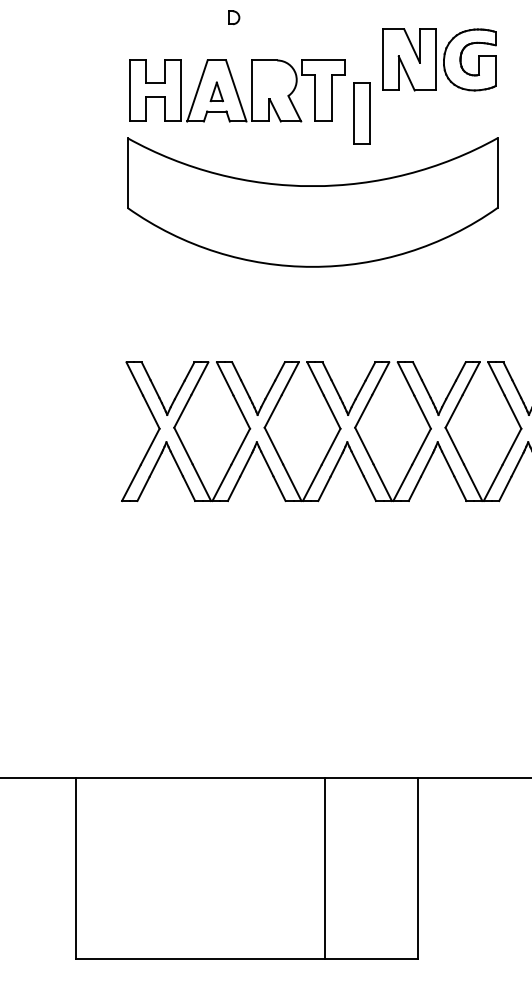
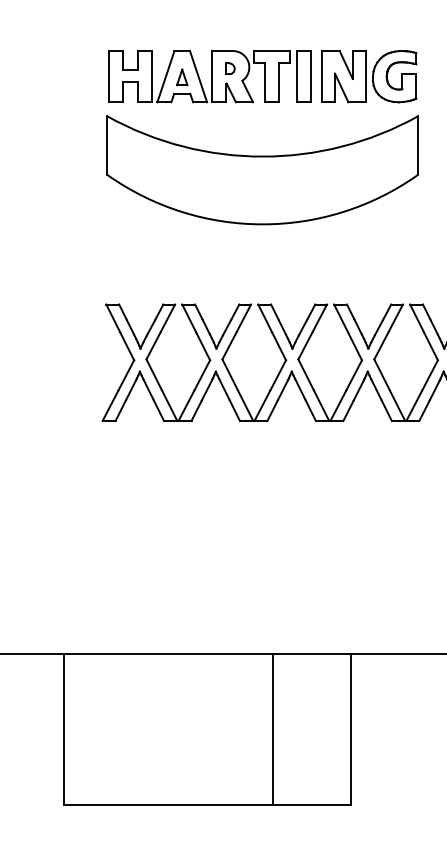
part: (234, 17) -> (230, 68), moved
part: (439, 59) -> (369, 76), moved
part: (361, 113) -> (303, 76), moved

